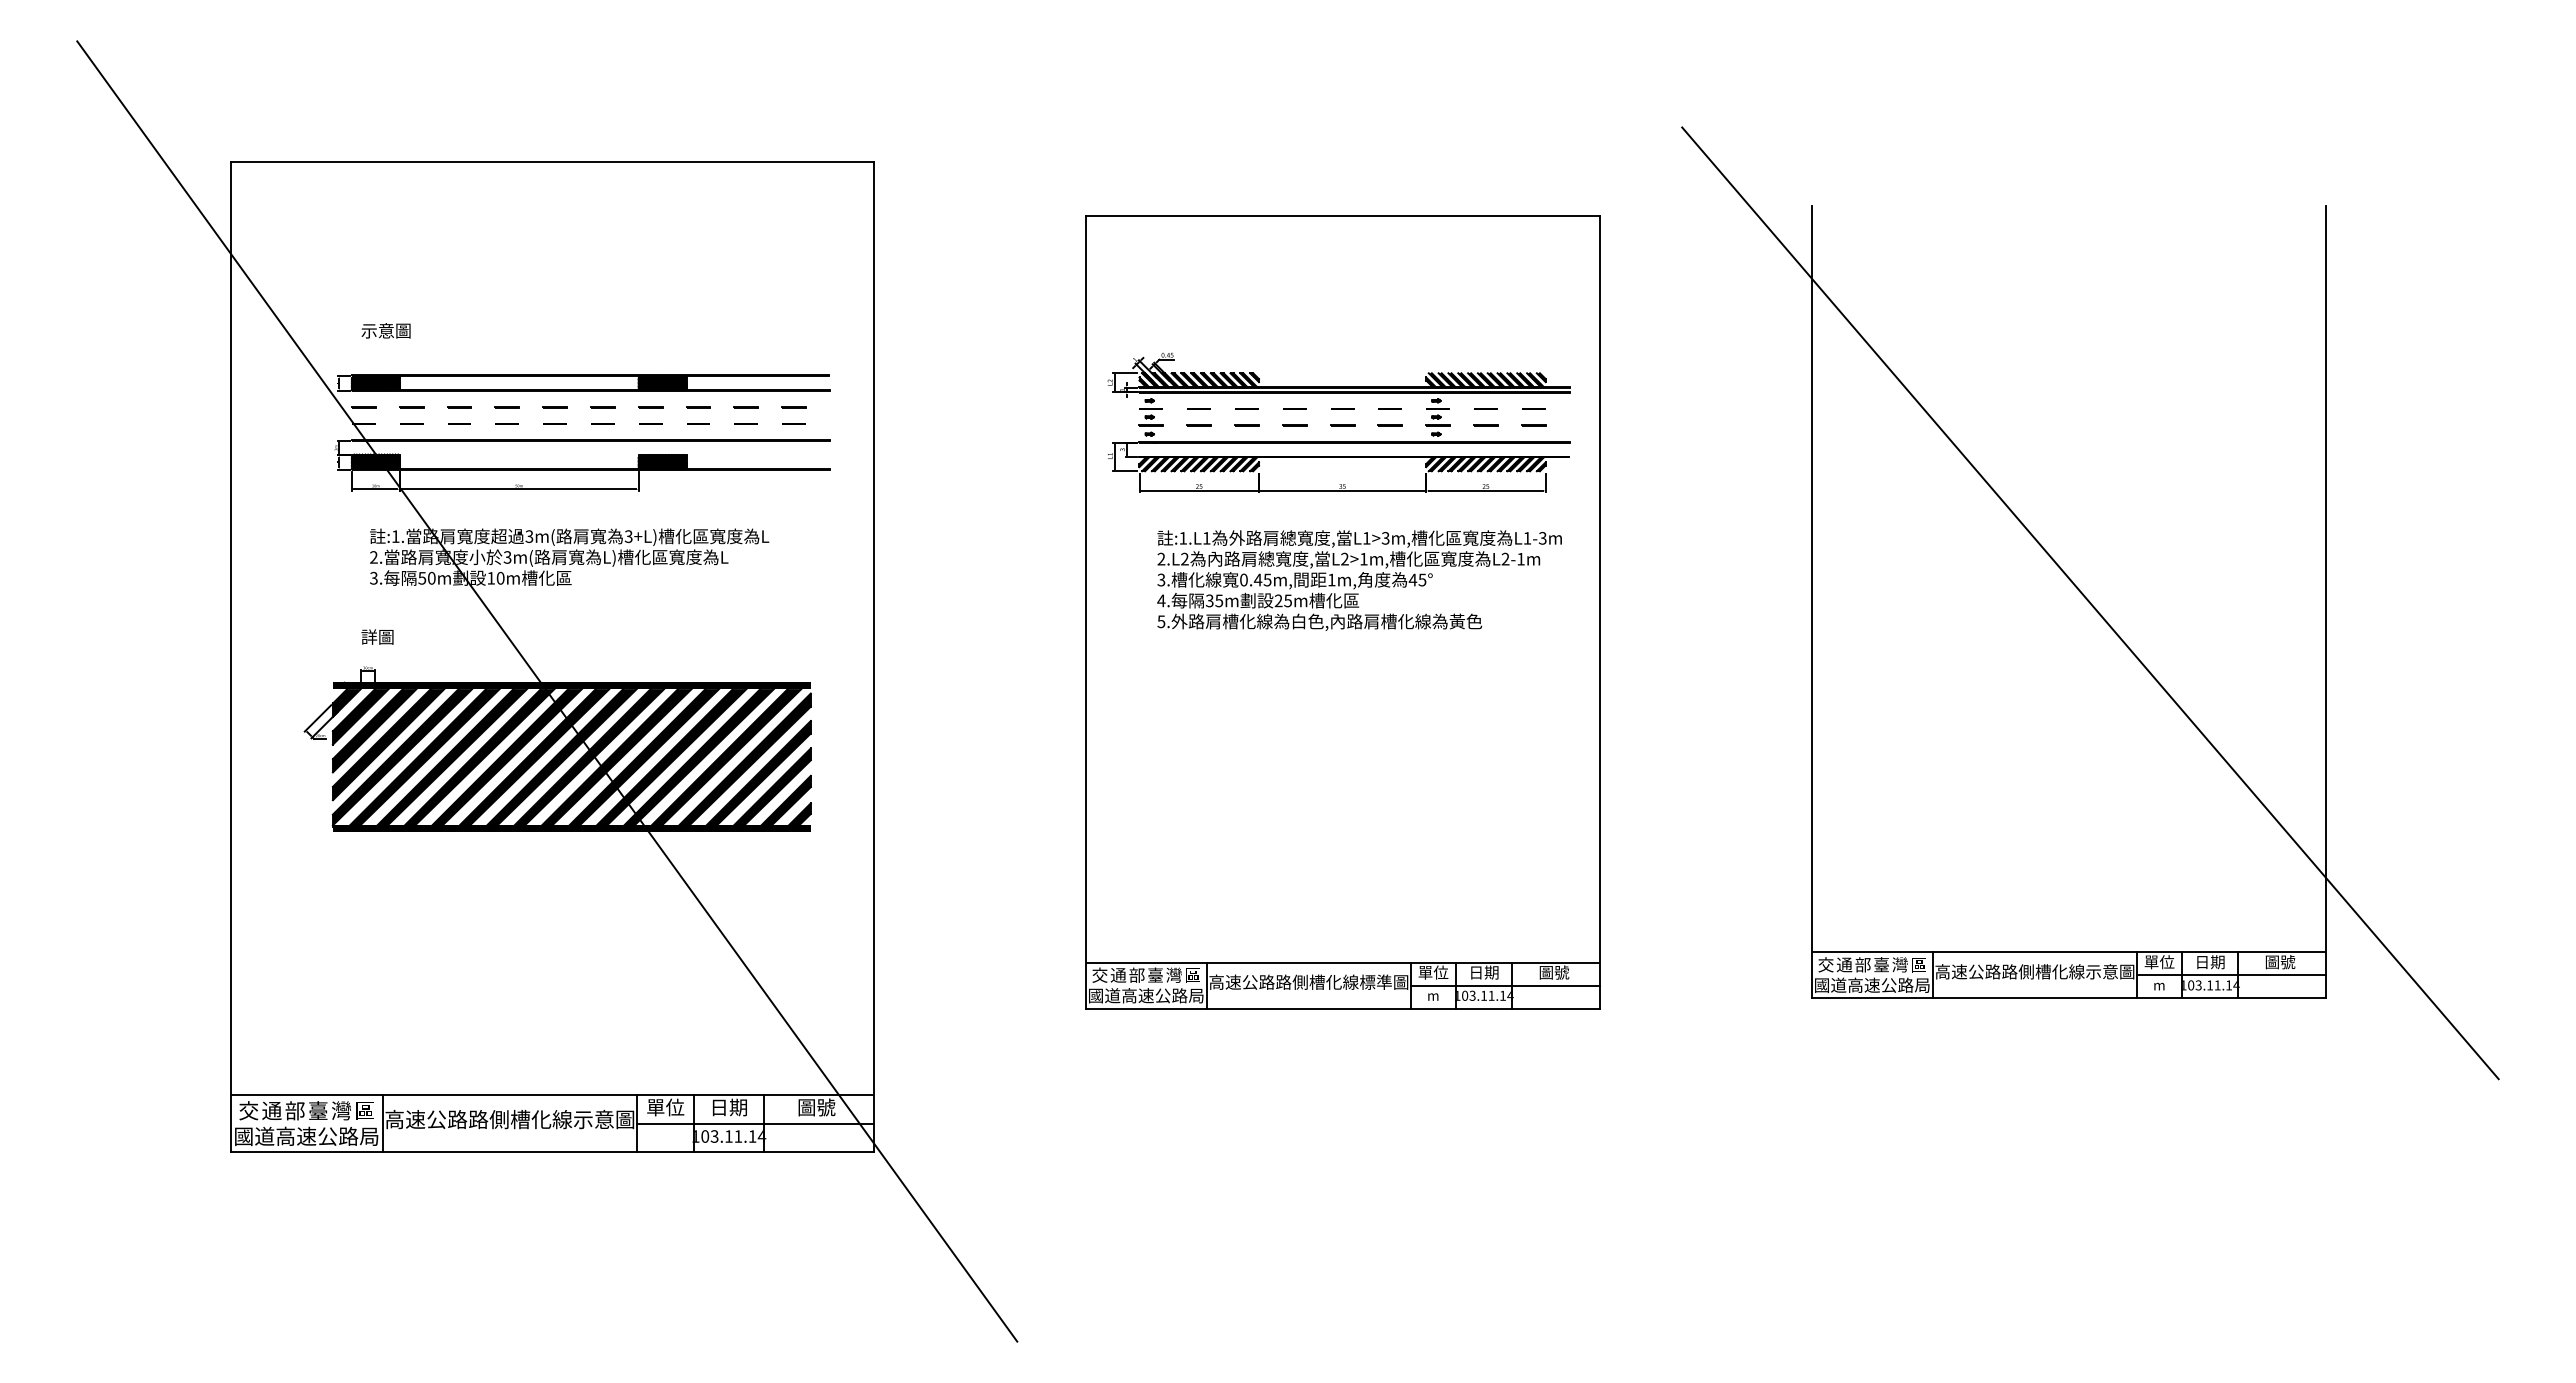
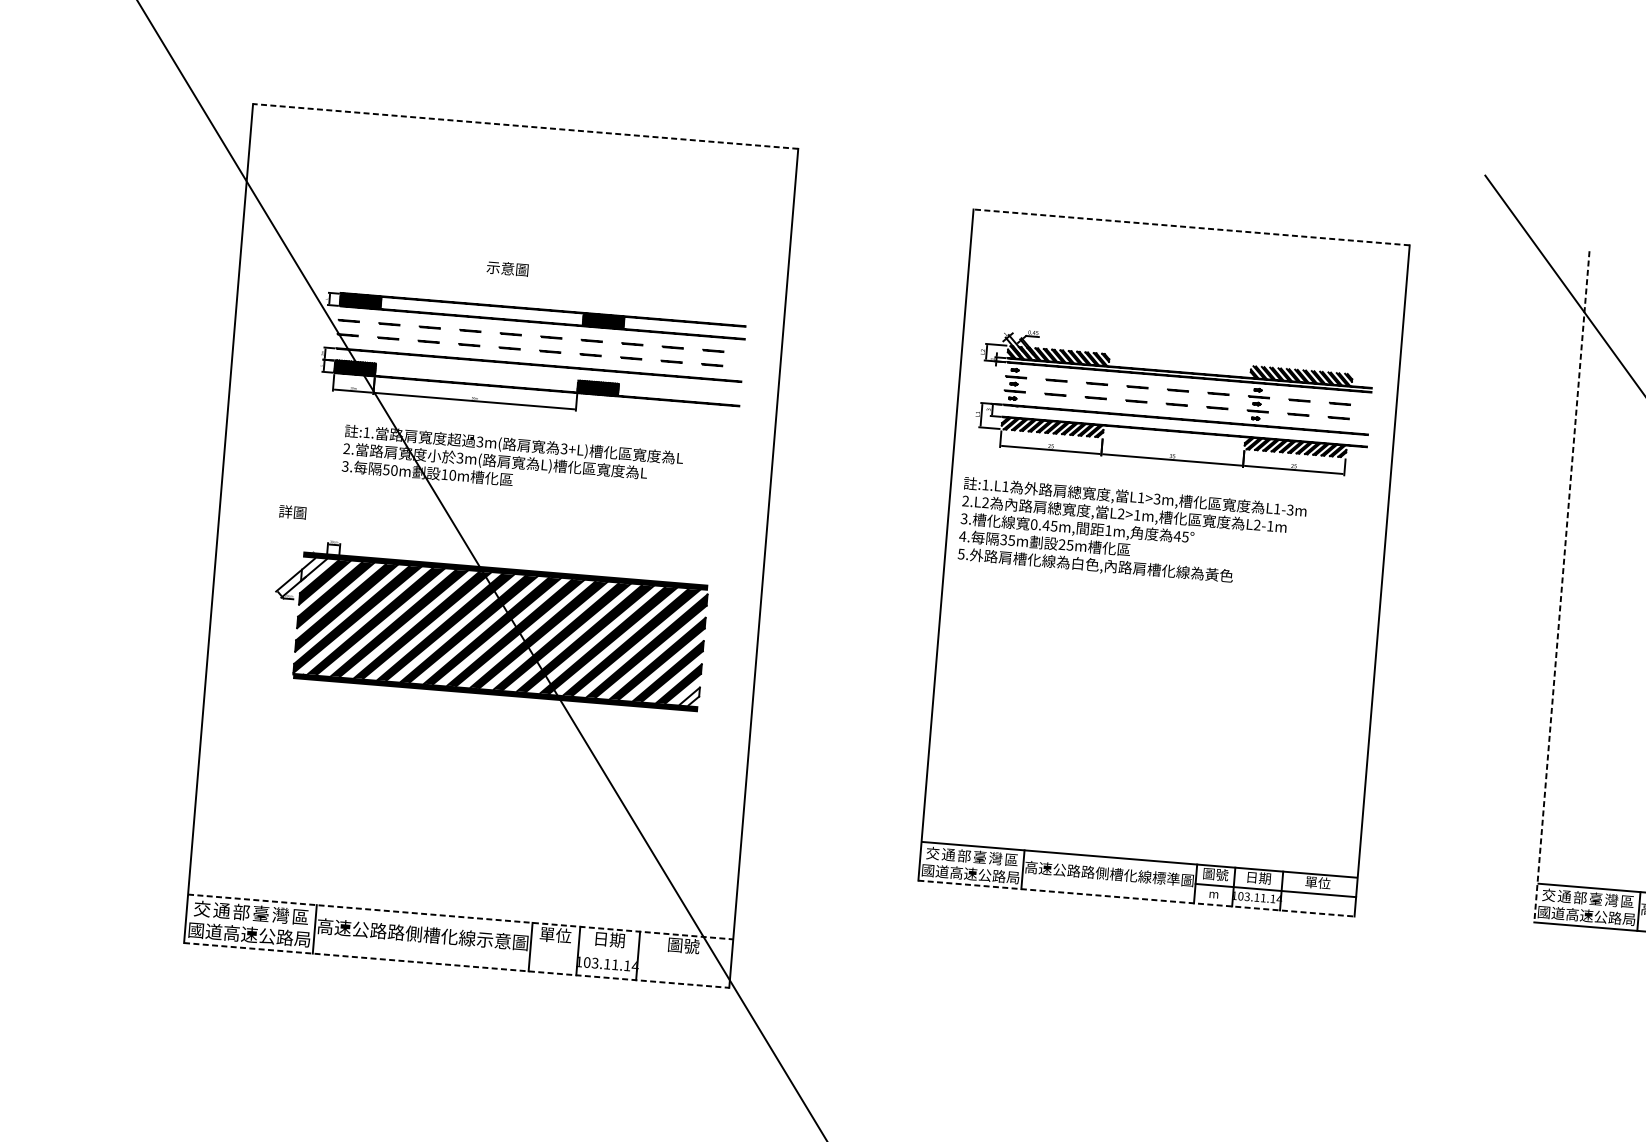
line: (552, 162) -> (525, 126), solid -> dashed
line: (1342, 216) -> (1191, 227), solid -> dashed
text: (385, 330) -> (507, 268), moved
text: (1359, 580) -> (1132, 533), moved
line: (1811, 602) -> (1561, 587), solid -> dashed
text: (377, 636) -> (292, 511), moved
fill: (346, 702) -> (313, 569), removed
fill: (799, 814) -> (689, 696), removed
text: (1433, 972) -> (1215, 874), 單位 -> 圖號
text: (1554, 972) -> (1318, 882), 圖號 -> 單位
line: (1343, 1008) -> (1136, 898), solid -> dashed
line: (552, 1095) -> (460, 917), solid -> dashed
line: (755, 1123) -> (630, 955), removed
line: (552, 1152) -> (456, 965), solid -> dashed

